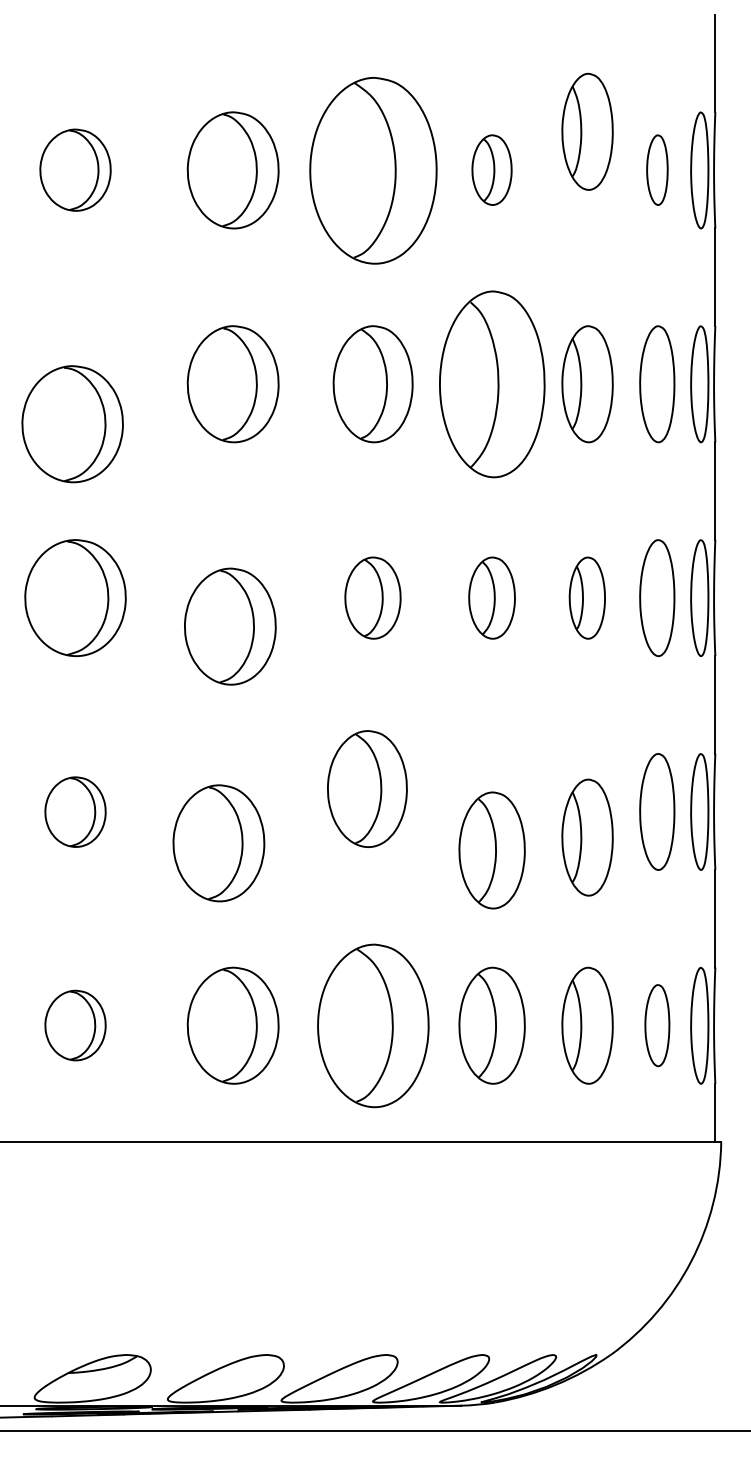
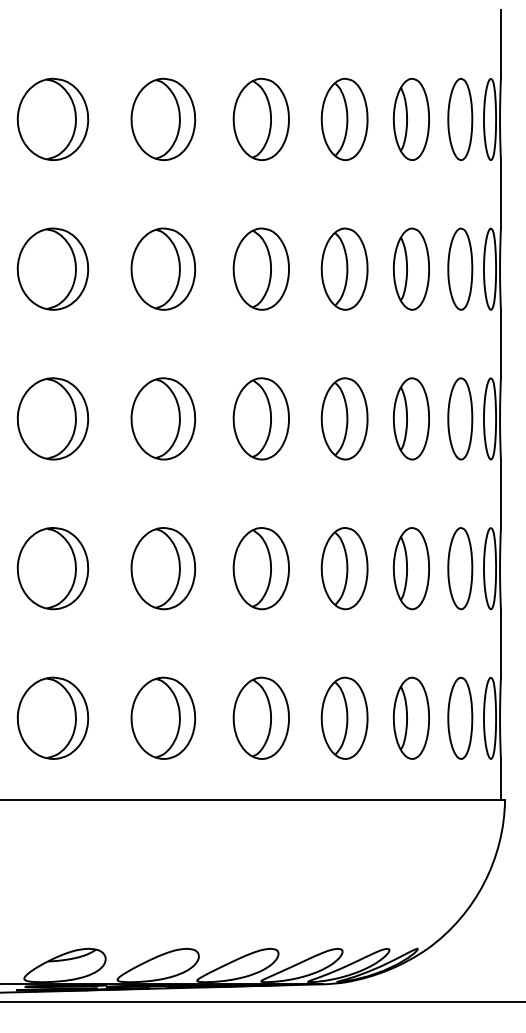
part: (586, 130) -> (410, 118), moved
part: (74, 169) -> (52, 118), size x1.43
part: (371, 169) -> (260, 118), size x0.62
part: (491, 169) -> (344, 118), size x1.67
part: (657, 169) -> (460, 118), size x1.67
part: (491, 383) -> (344, 268), size x0.62
part: (71, 423) -> (52, 268), moved
part: (371, 597) -> (260, 418), size x1.43
part: (491, 597) -> (344, 418), size x1.43
part: (586, 597) -> (410, 418), size x1.43
part: (230, 626) -> (163, 418), moved
part: (366, 788) -> (260, 568), moved
part: (74, 811) -> (52, 568), size x1.67
part: (586, 837) -> (410, 568), moved
part: (219, 843) -> (163, 568), moved
part: (491, 850) -> (344, 568), moved
part: (74, 1024) -> (52, 717), size x1.67
part: (371, 1024) -> (260, 717), size x0.71
part: (657, 1024) -> (460, 717), size x1.43

